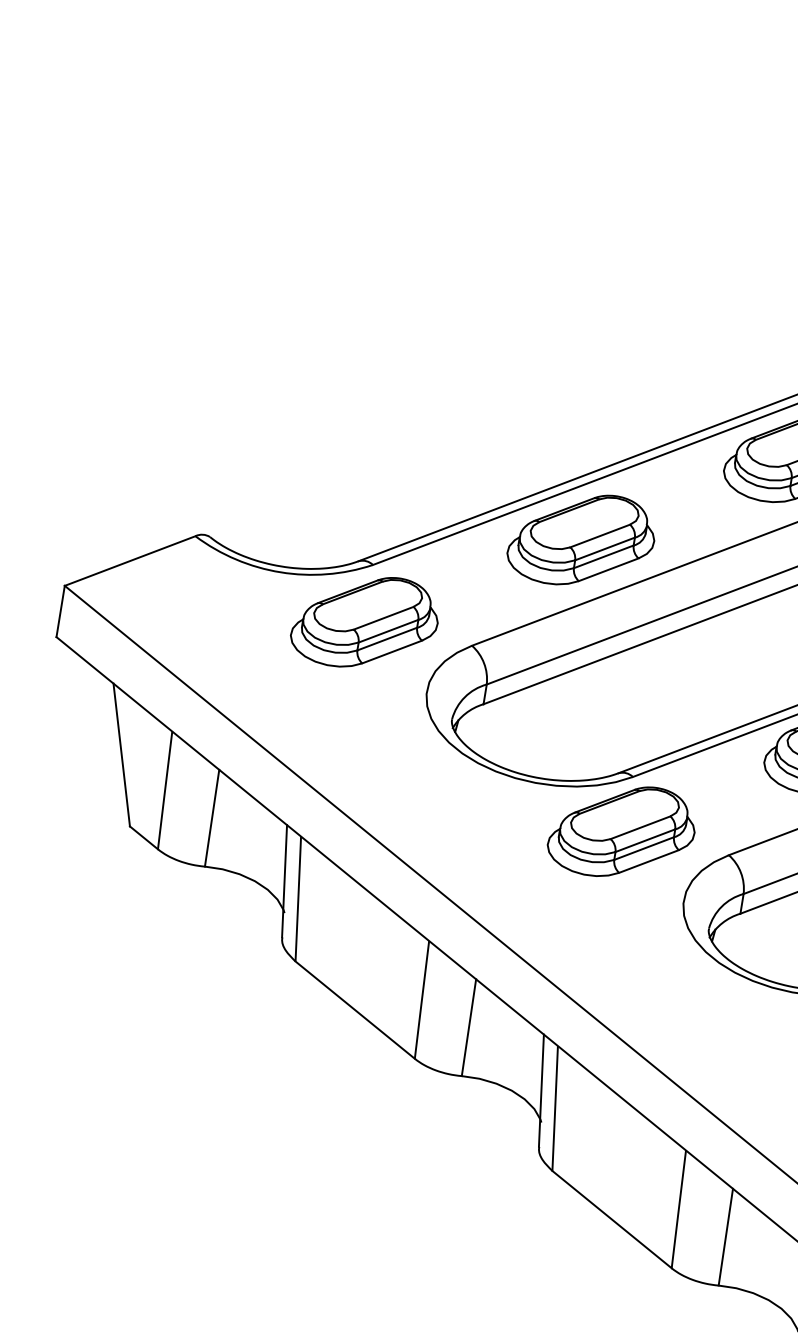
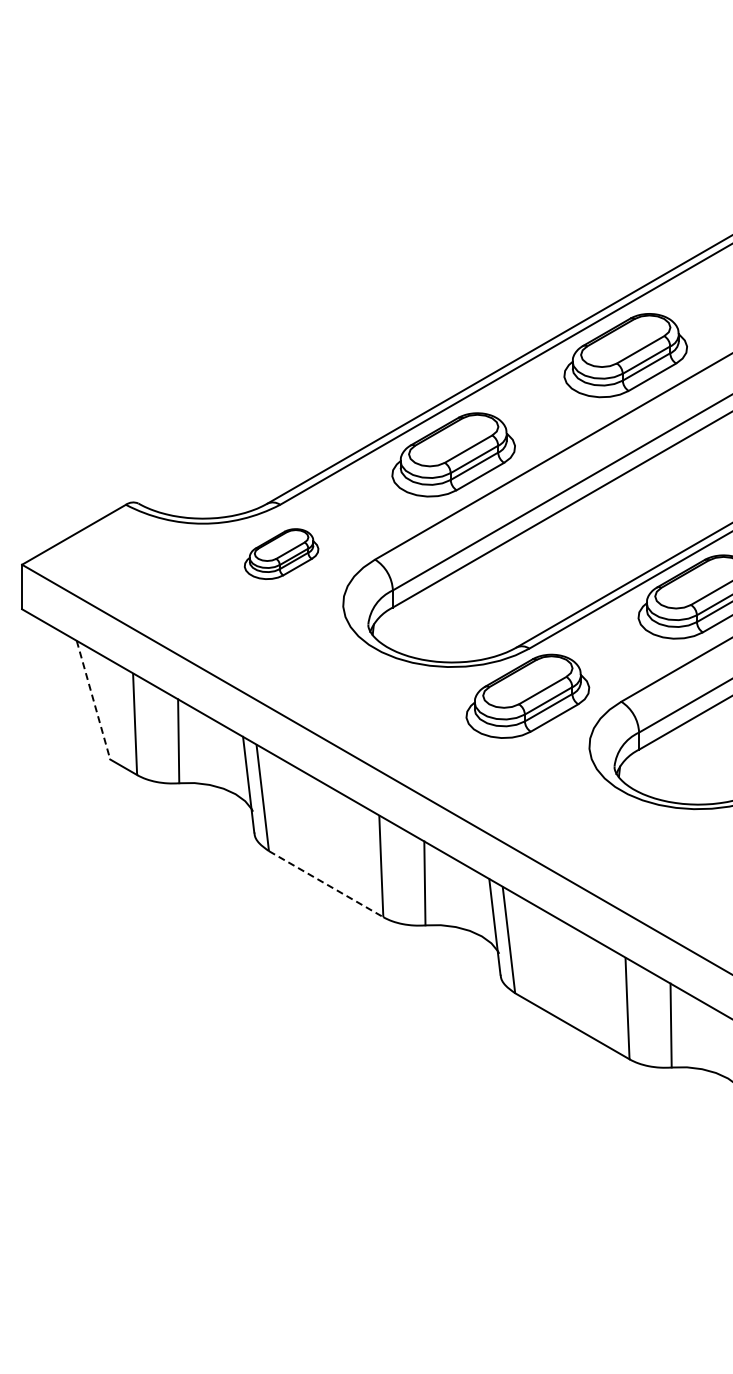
part: (365, 621) -> (281, 553), size x0.6
line: (121, 755) -> (93, 700), solid -> dashed
line: (355, 1010) -> (326, 884), solid -> dashed

